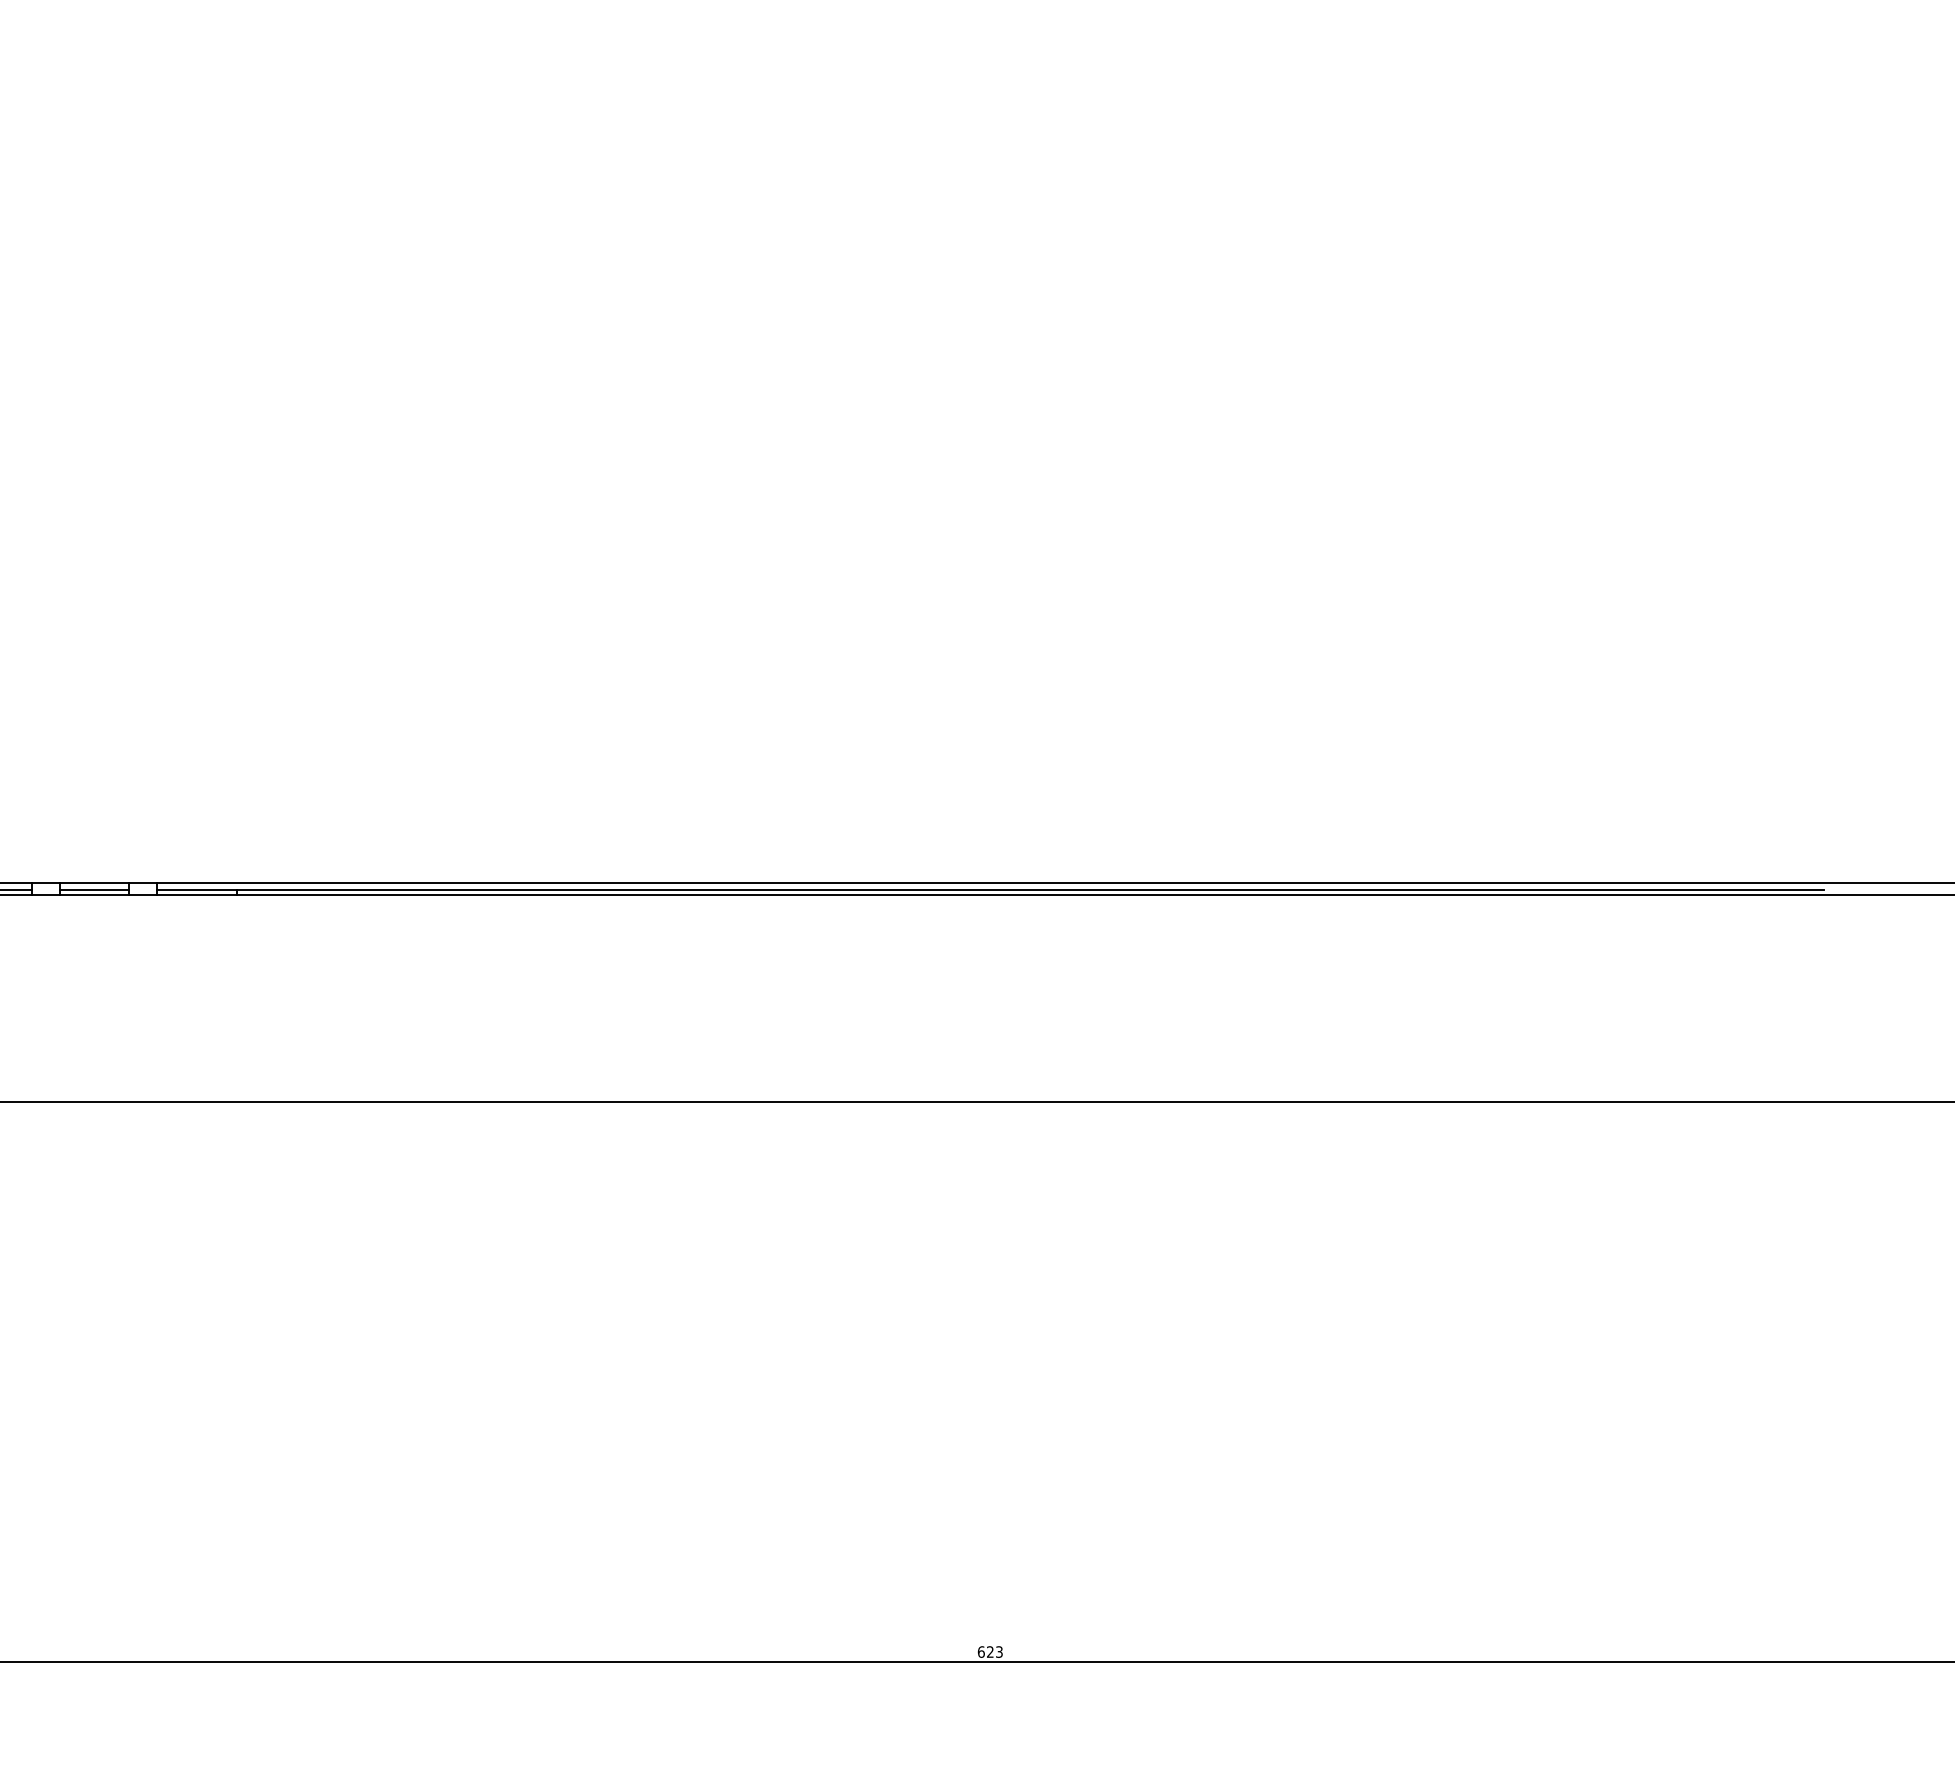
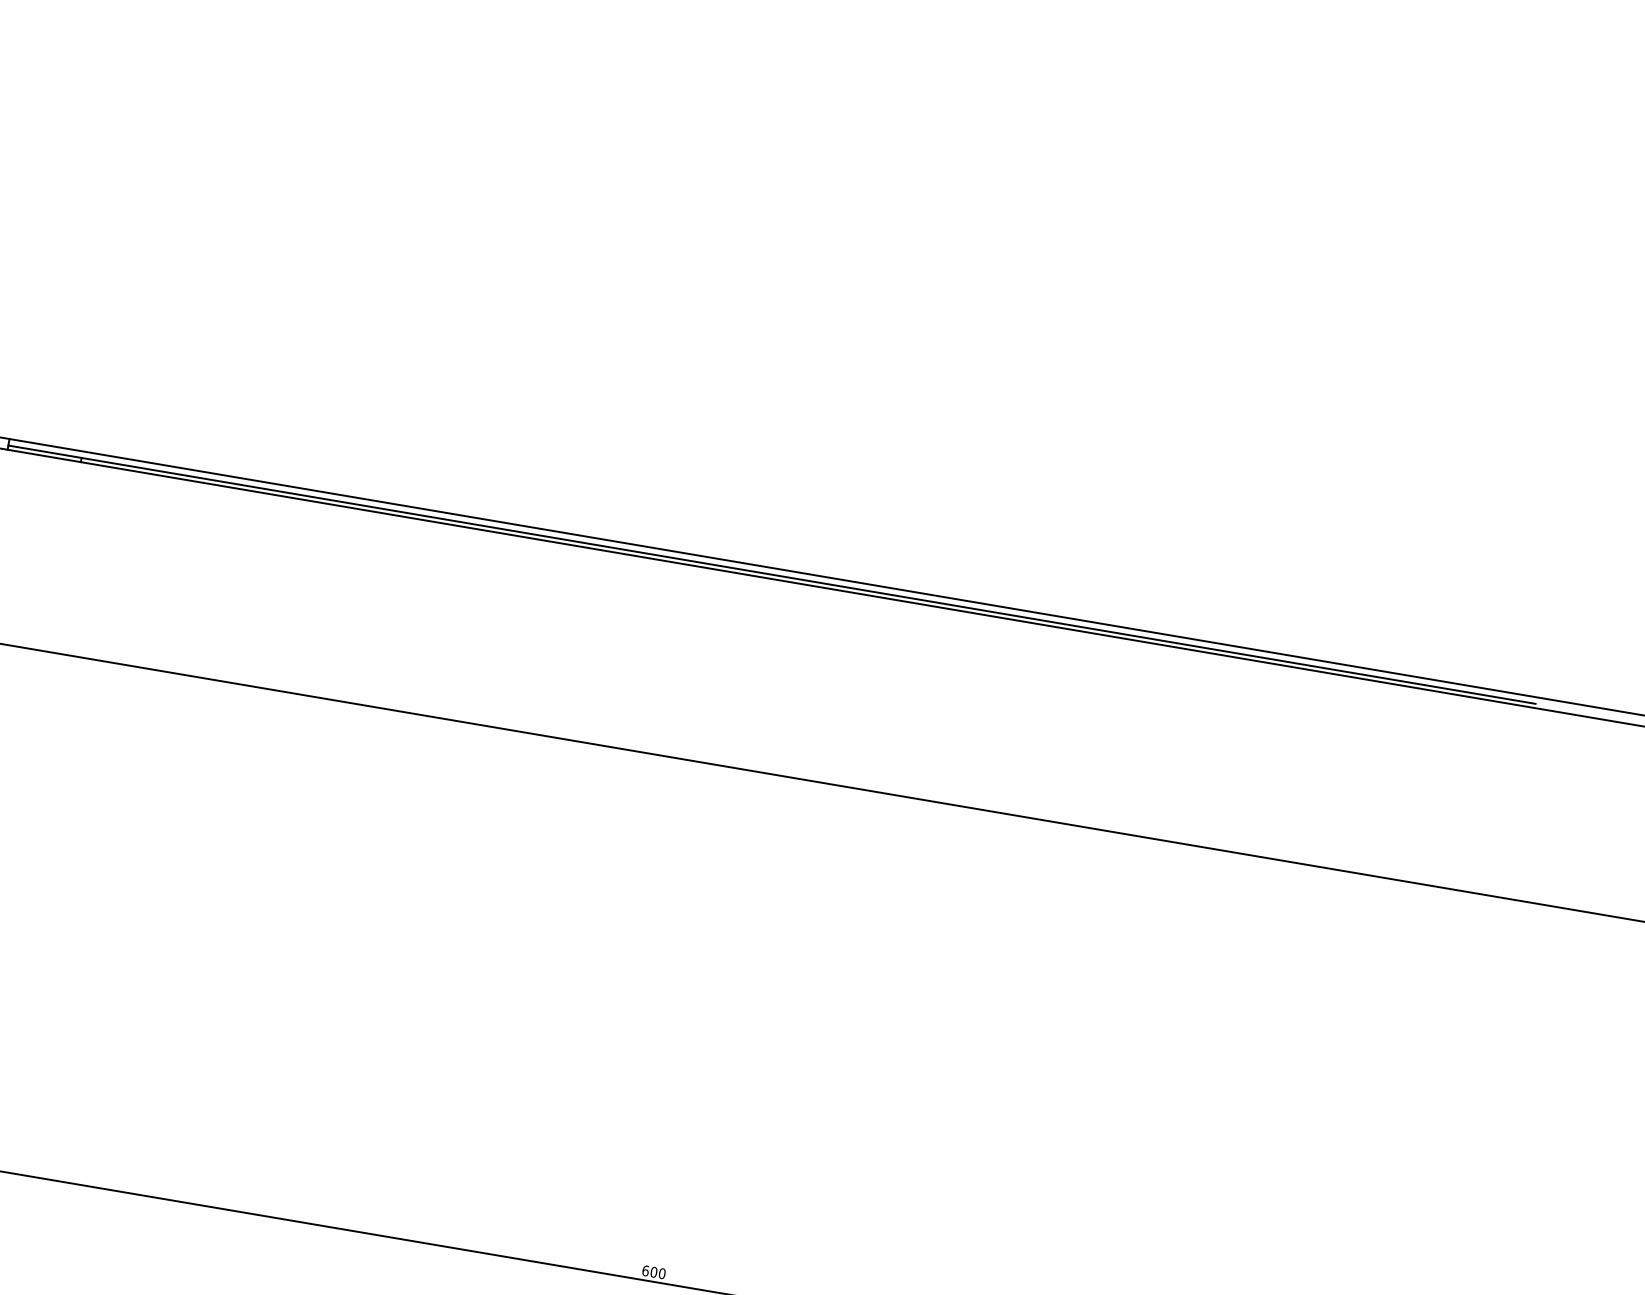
text: (994, 1651) -> (657, 1272), 623 -> 600

